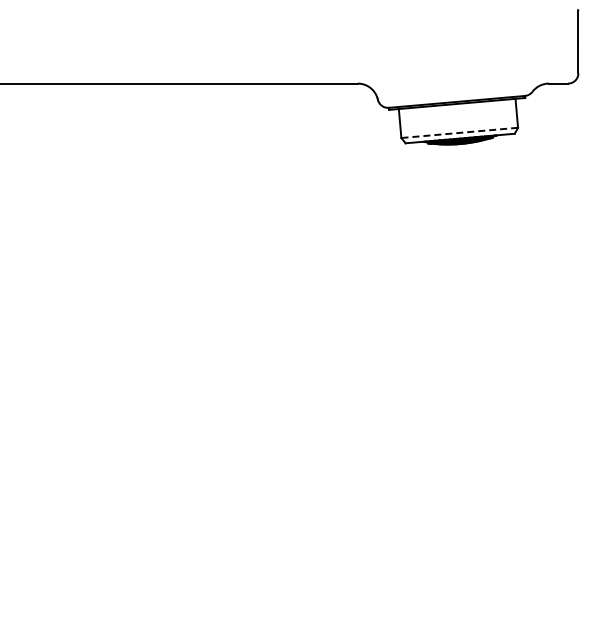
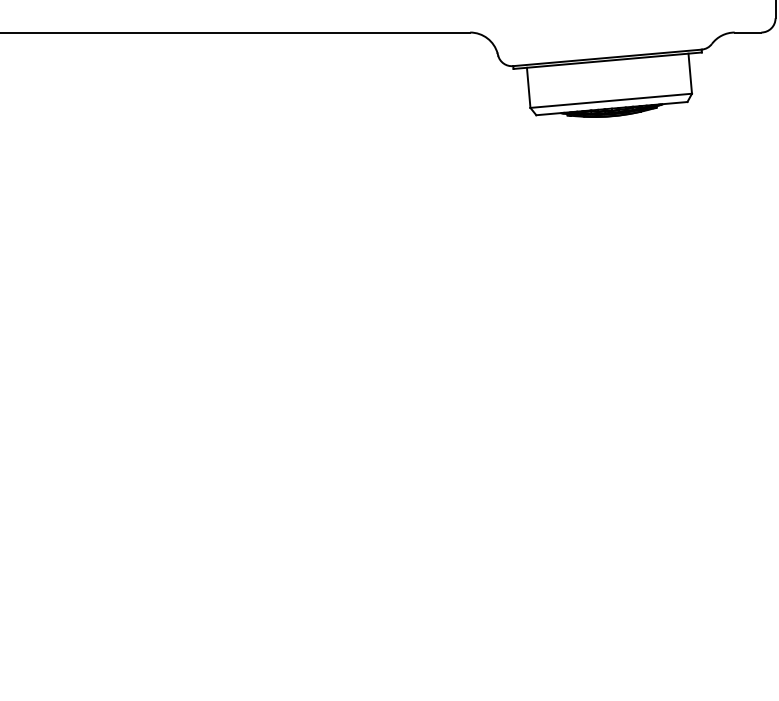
line: (459, 132) -> (610, 100), dashed -> solid

